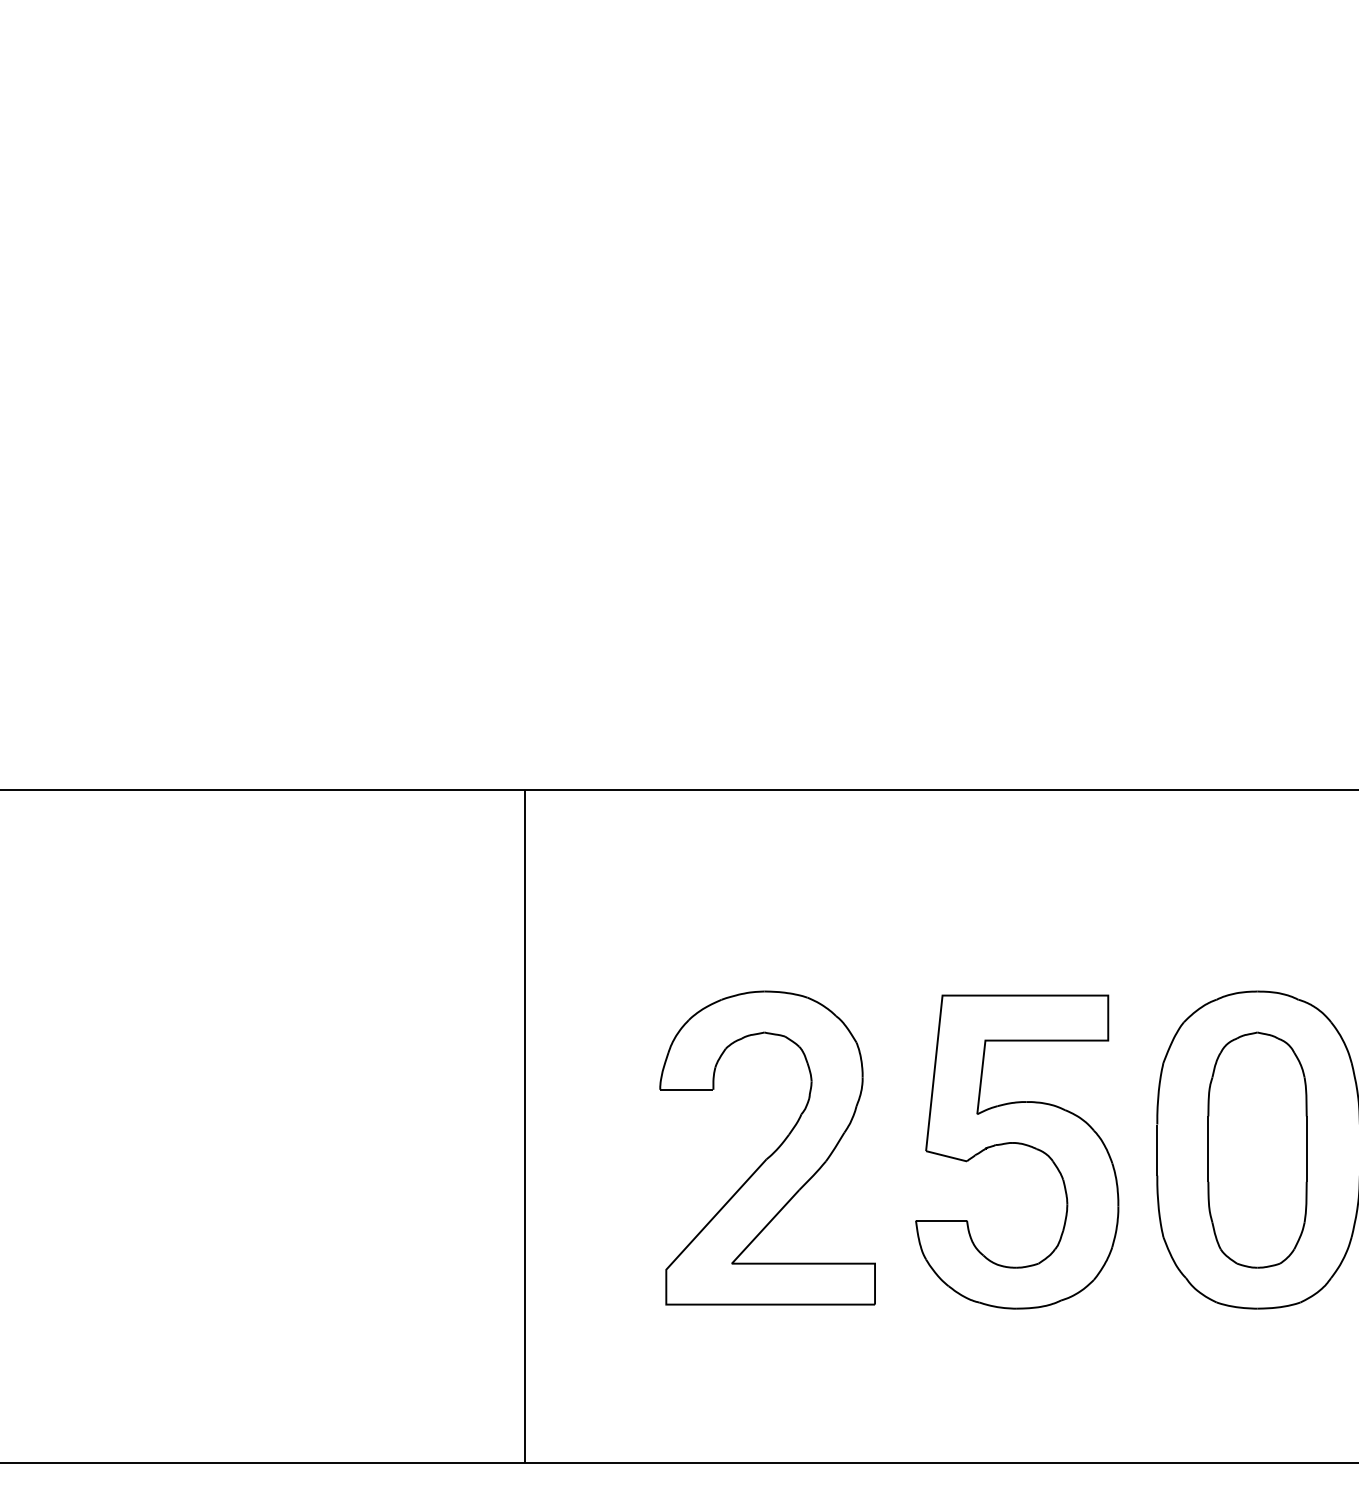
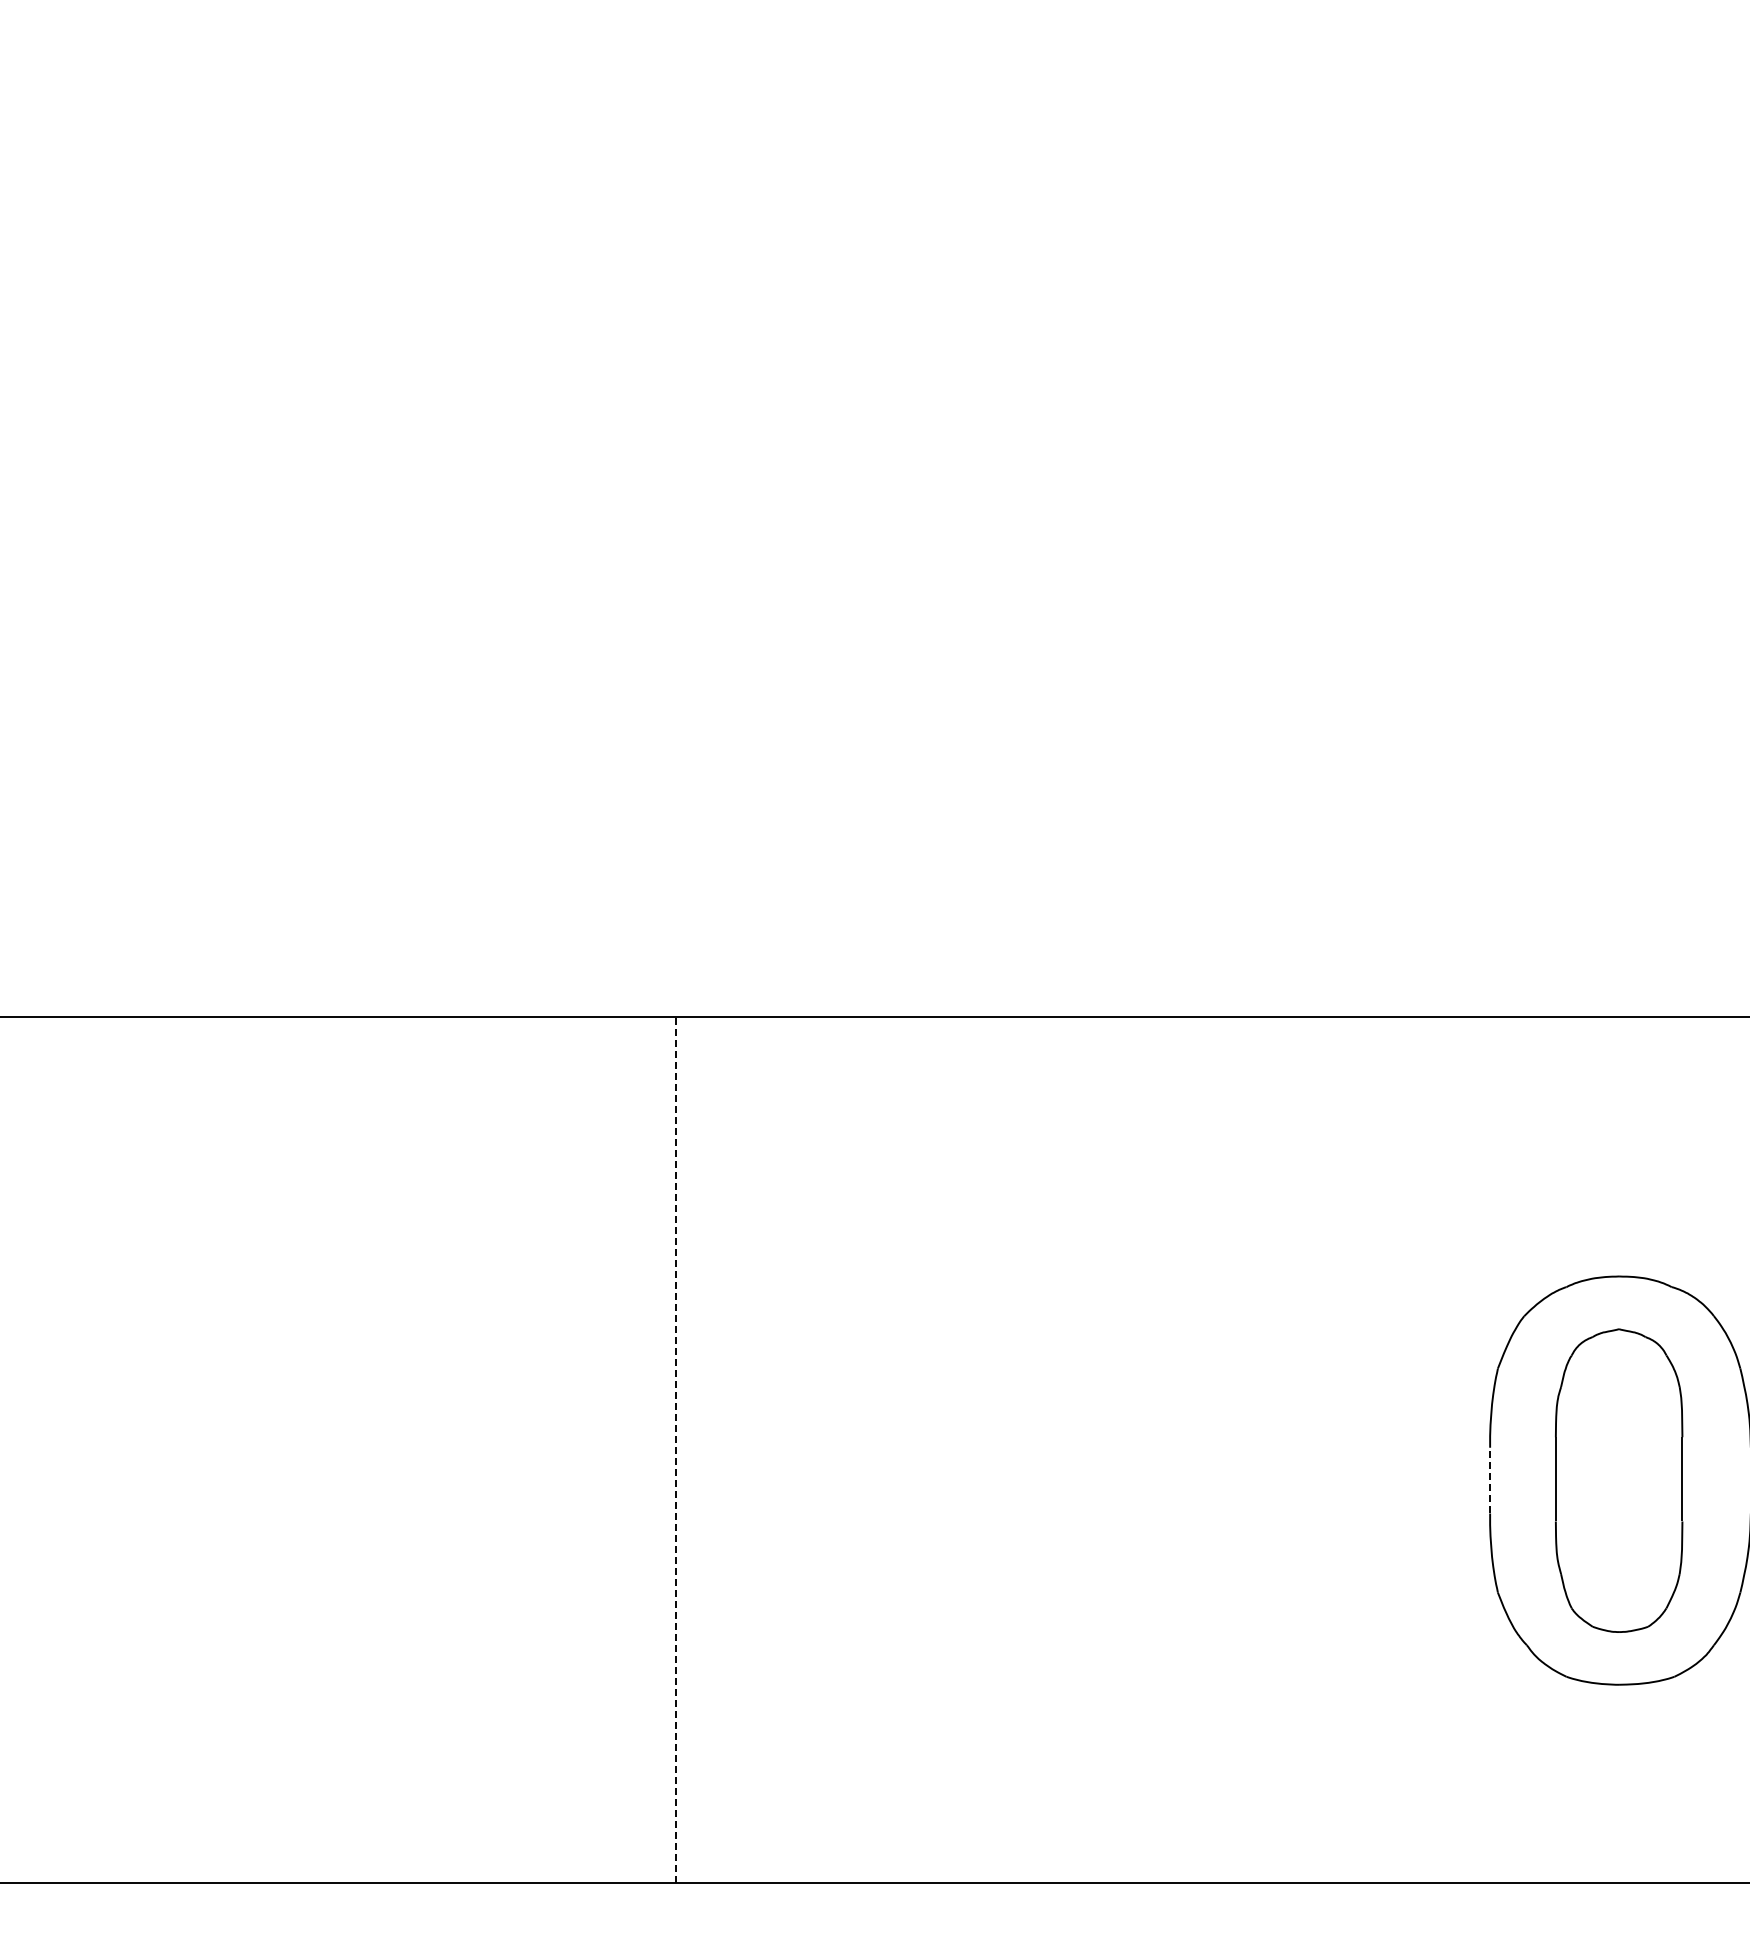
line: (525, 1125) -> (676, 1449), solid -> dashed
part: (1019, 1144) -> (1312, 1473), removed
line: (1157, 1149) -> (1490, 1480), solid -> dashed
part: (773, 1152) -> (995, 1483), removed

